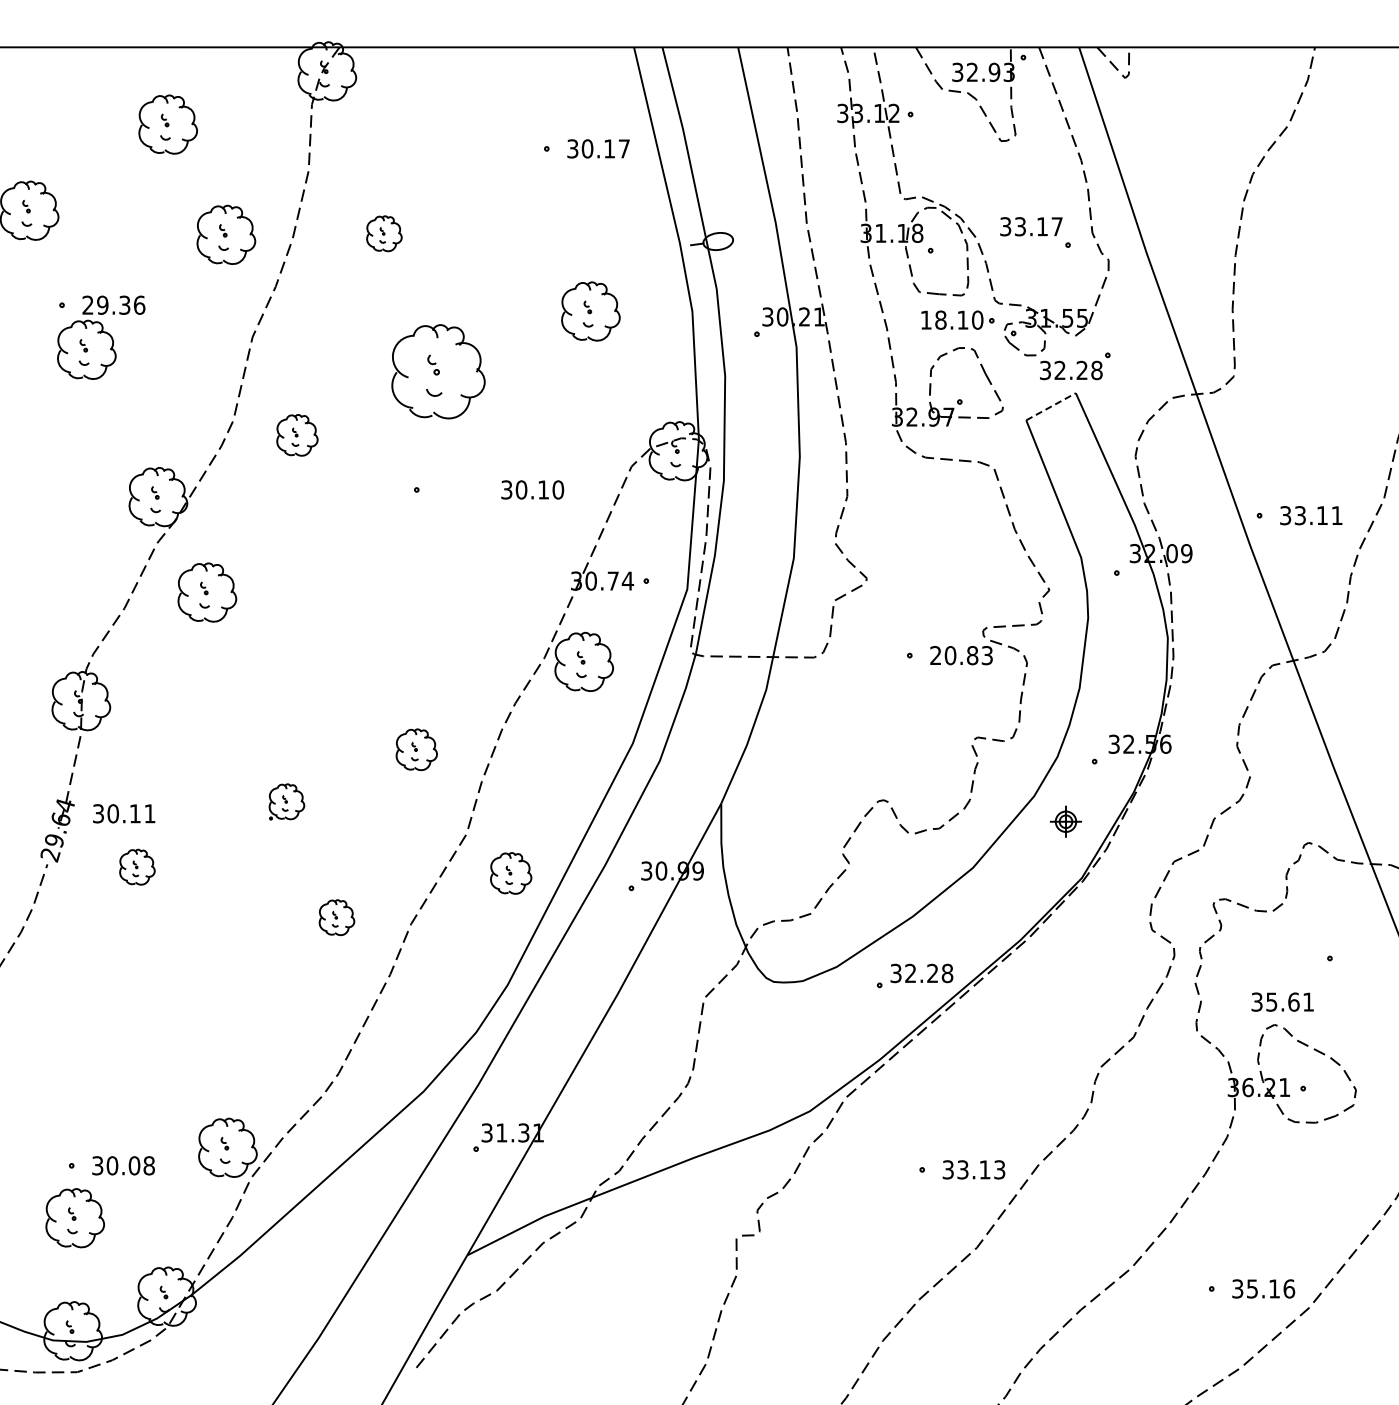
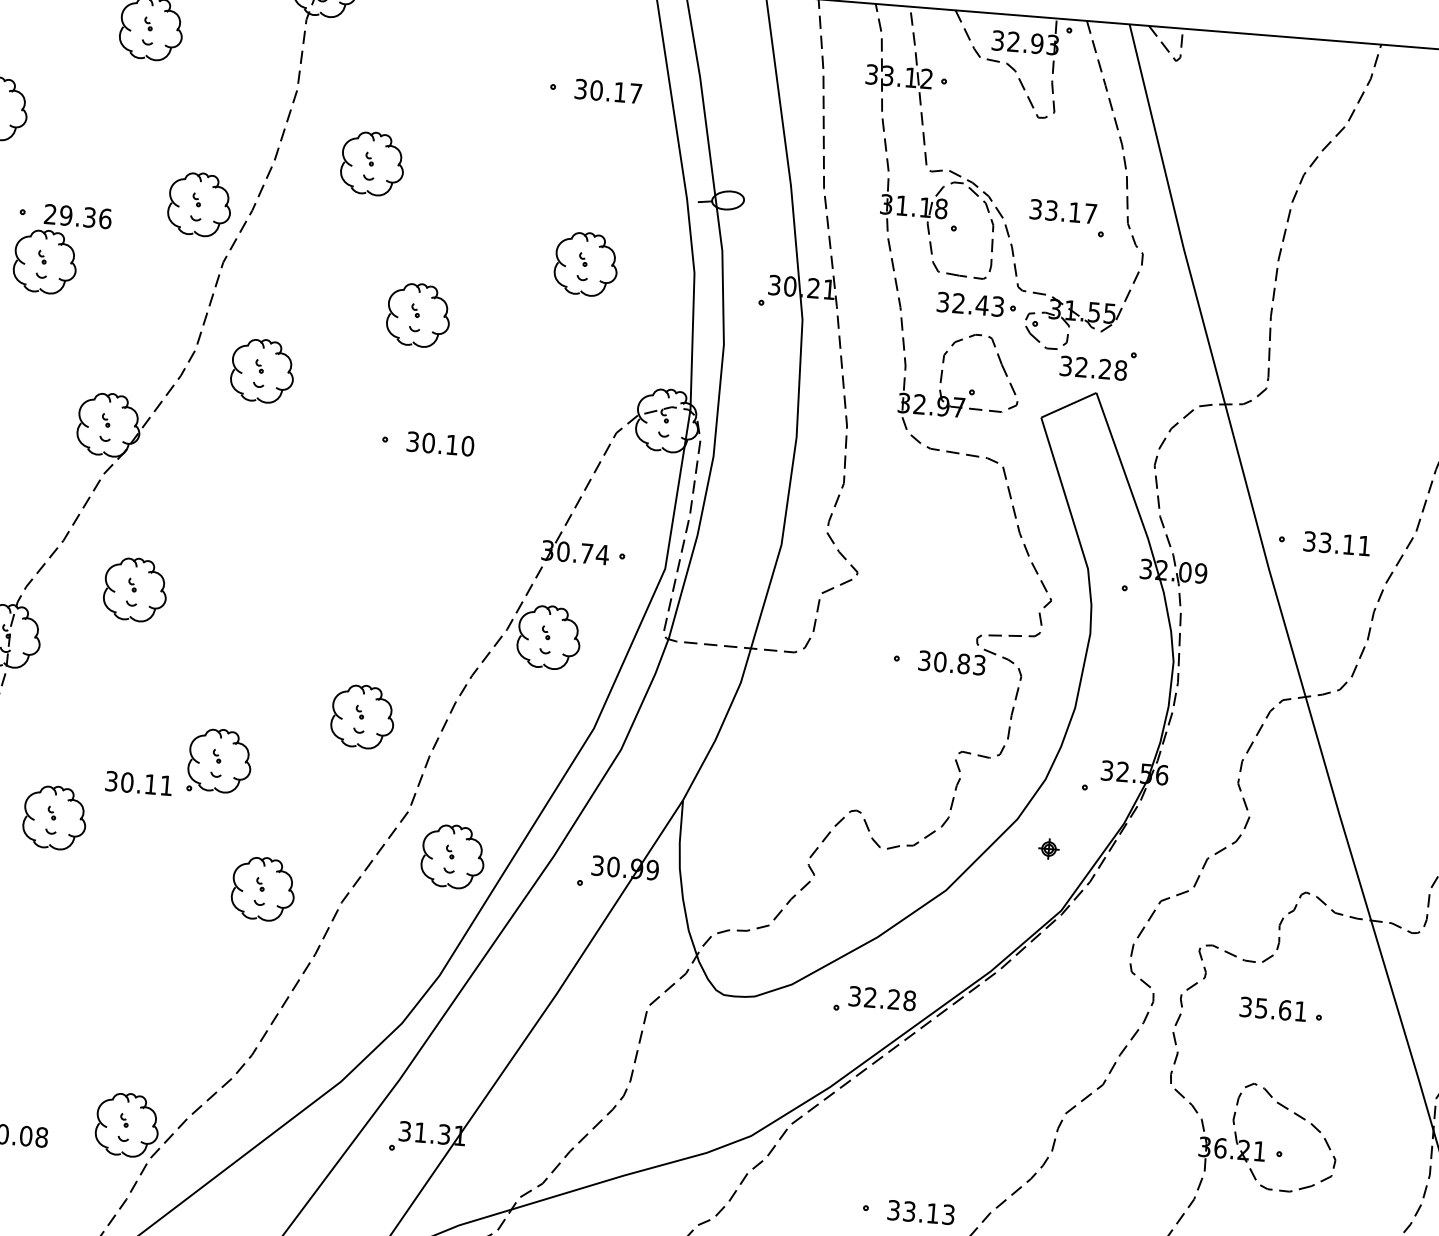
part: (384, 233) -> (372, 163), size x1.67
part: (226, 234) -> (199, 204), moved
text: (951, 319) -> (970, 303), 18.10 -> 32.43
part: (438, 371) -> (418, 315), size x0.62
line: (1051, 406) -> (1069, 405), dashed -> solid
part: (297, 435) -> (262, 371), size x1.43
text: (532, 489) -> (440, 443), moved
part: (207, 592) -> (135, 589), moved
text: (935, 655) -> (924, 660), 20.83 -> 30.83
part: (416, 749) -> (362, 716), size x1.43
part: (286, 801) -> (219, 760), size x1.67
text: (124, 813) -> (139, 783), moved
part: (1065, 821) -> (1048, 848), size x0.62
part: (137, 867) -> (54, 818), size x1.67
part: (510, 873) -> (452, 856), size x1.43
part: (336, 917) -> (262, 888), size x1.67
text: (1282, 1001) -> (1273, 1008), moved

